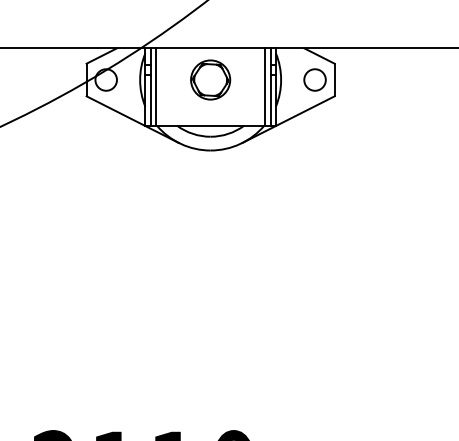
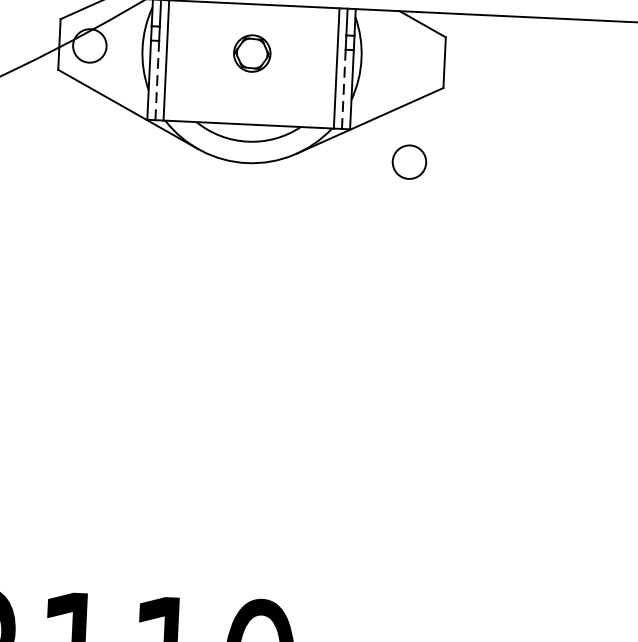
part: (210, 79) -> (251, 52), size x0.6
circle: (314, 79) -> (408, 161), moved
line: (150, 100) -> (157, 80), solid -> dashed
line: (270, 100) -> (343, 89), solid -> dashed

